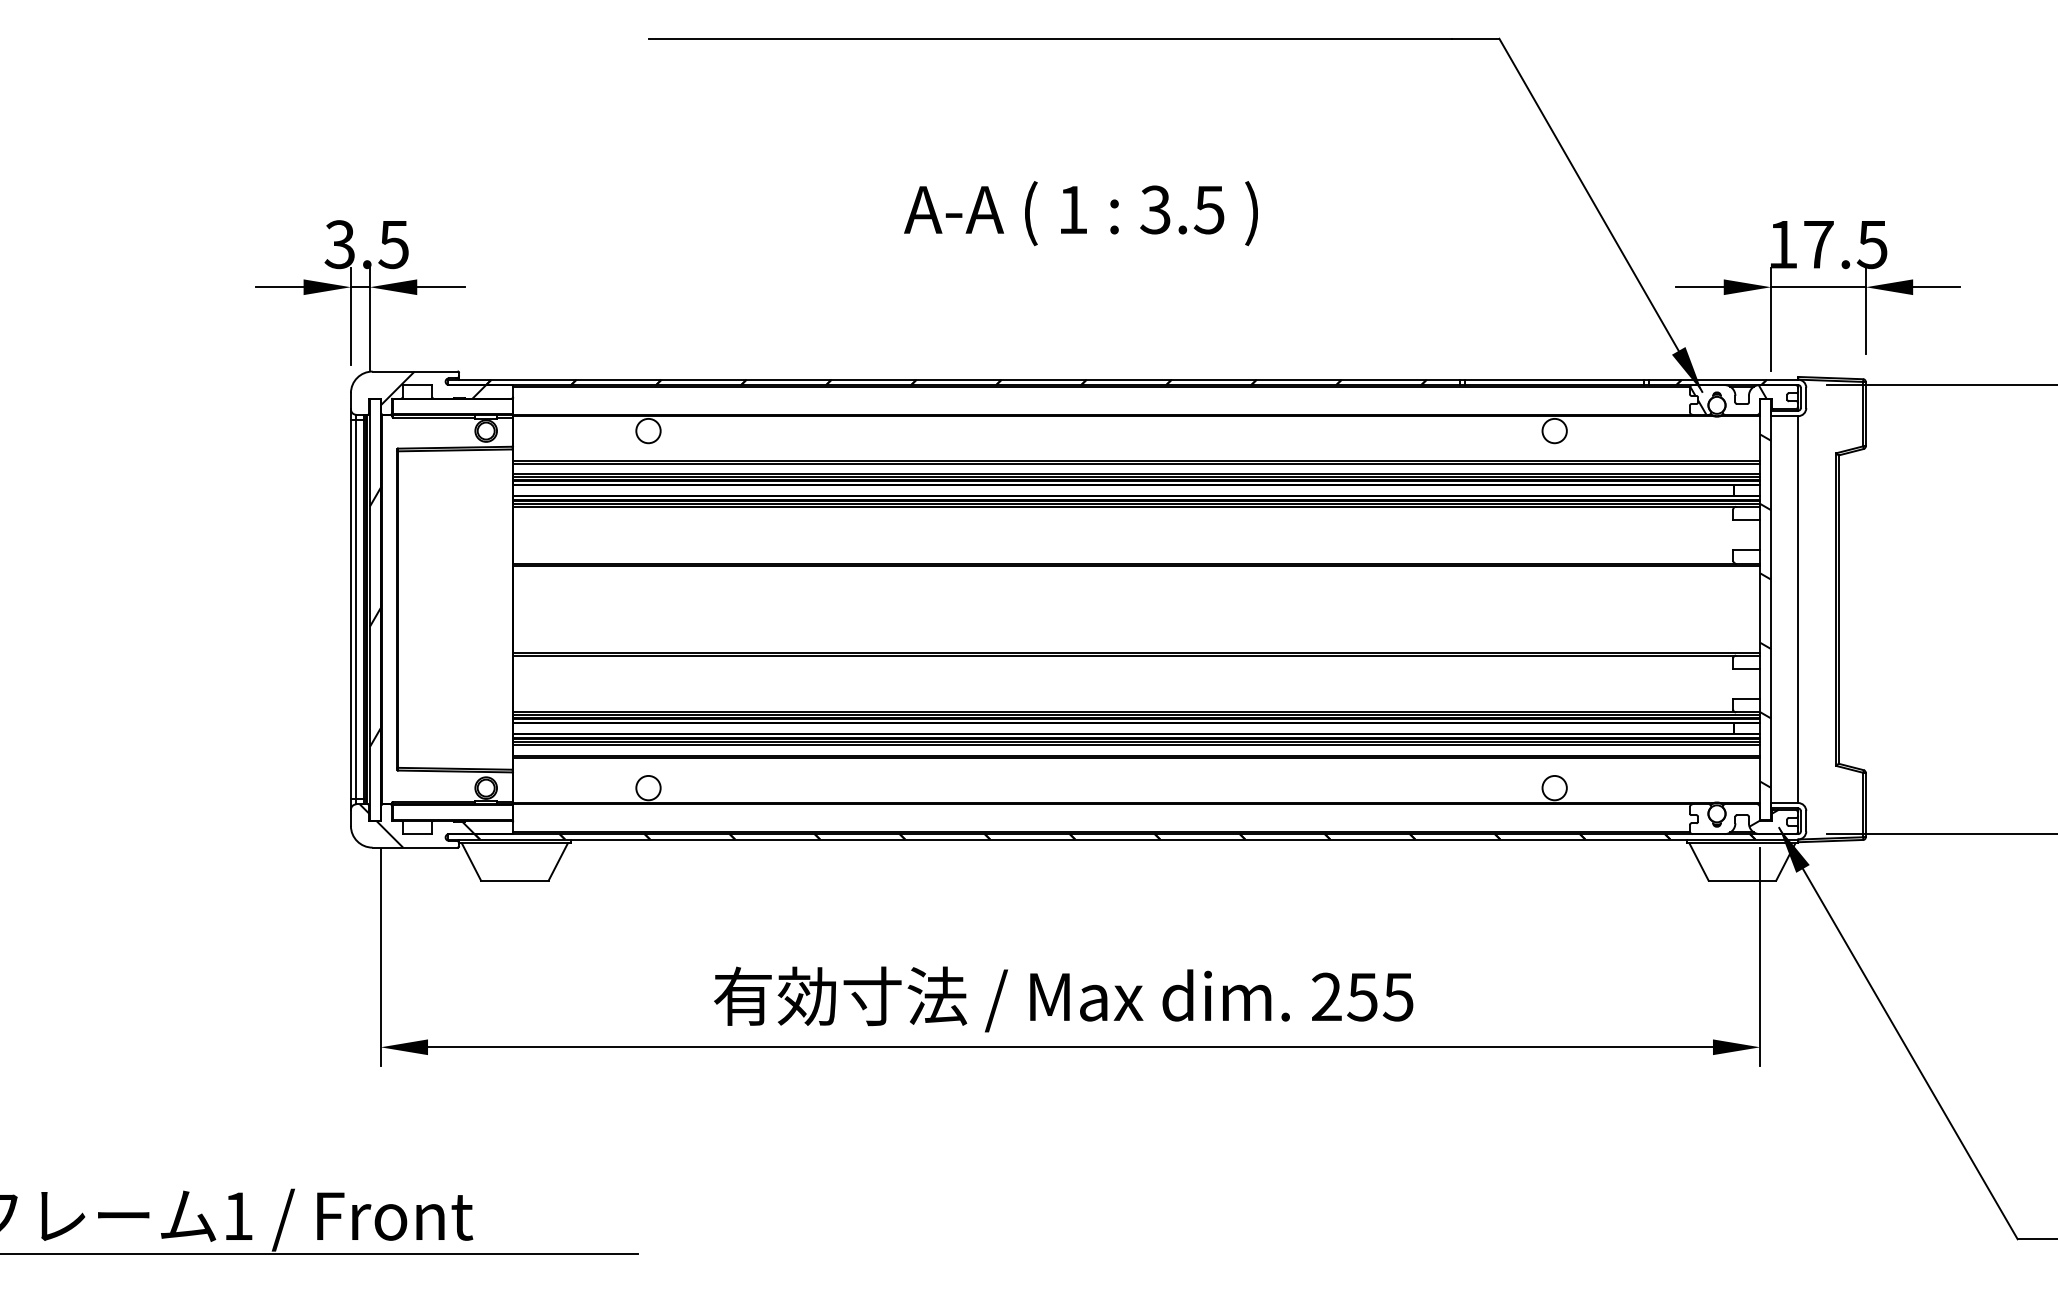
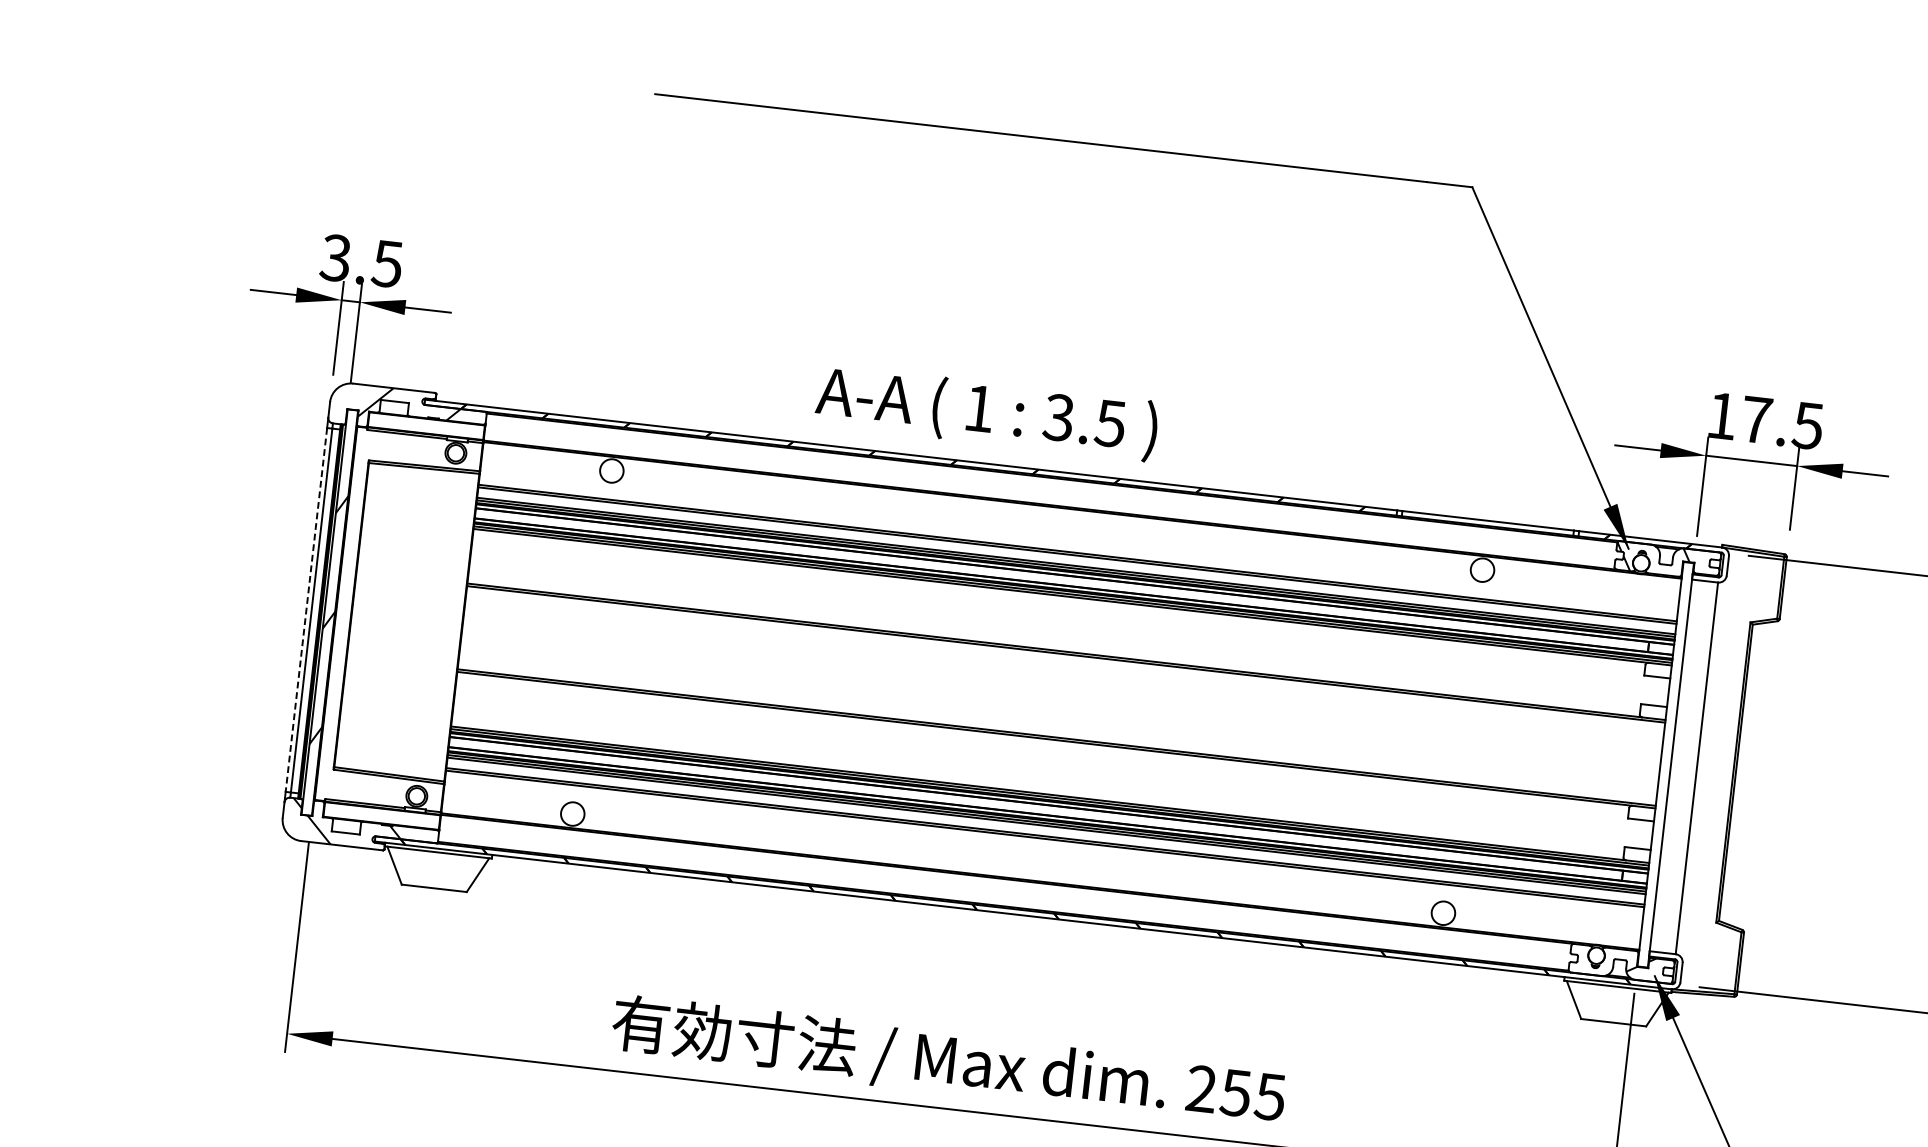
text: (1080, 213) -> (986, 412), moved
line: (350, 610) -> (305, 610), solid -> dashed
hatch: (1765, 610) -> (1665, 765), removed

